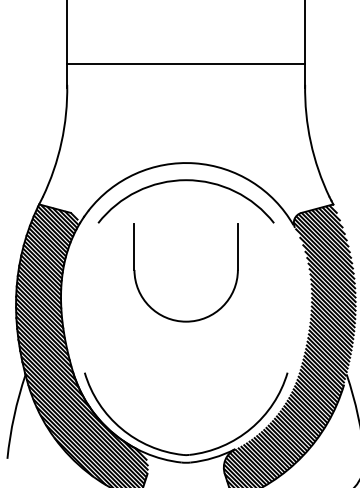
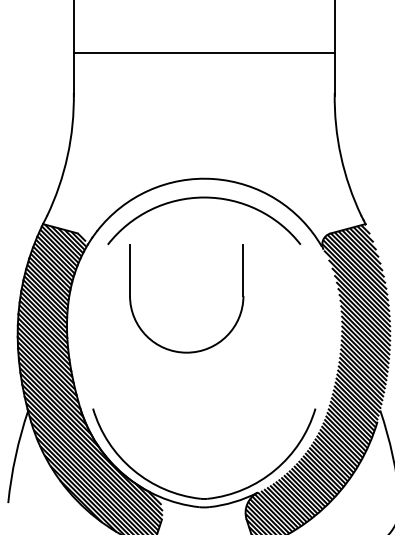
line: (186, 64) -> (204, 53), moved
part: (172, 318) -> (171, 349), moved

